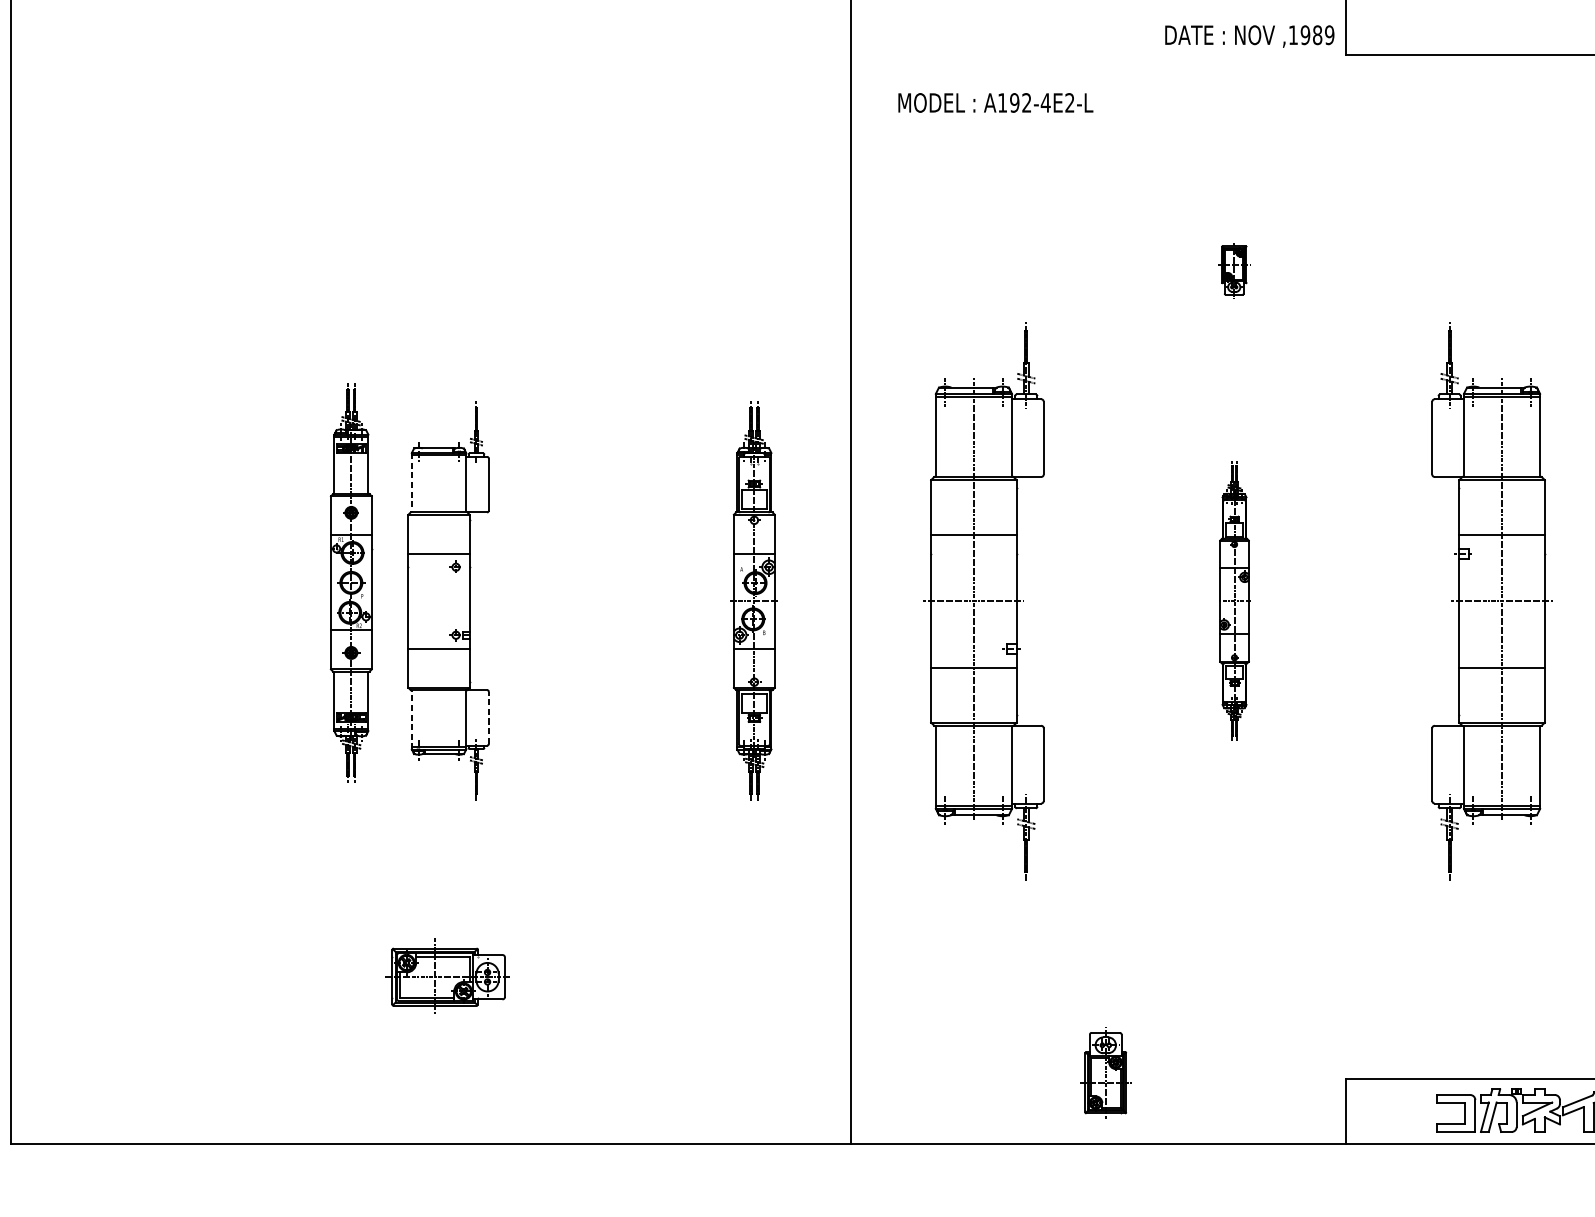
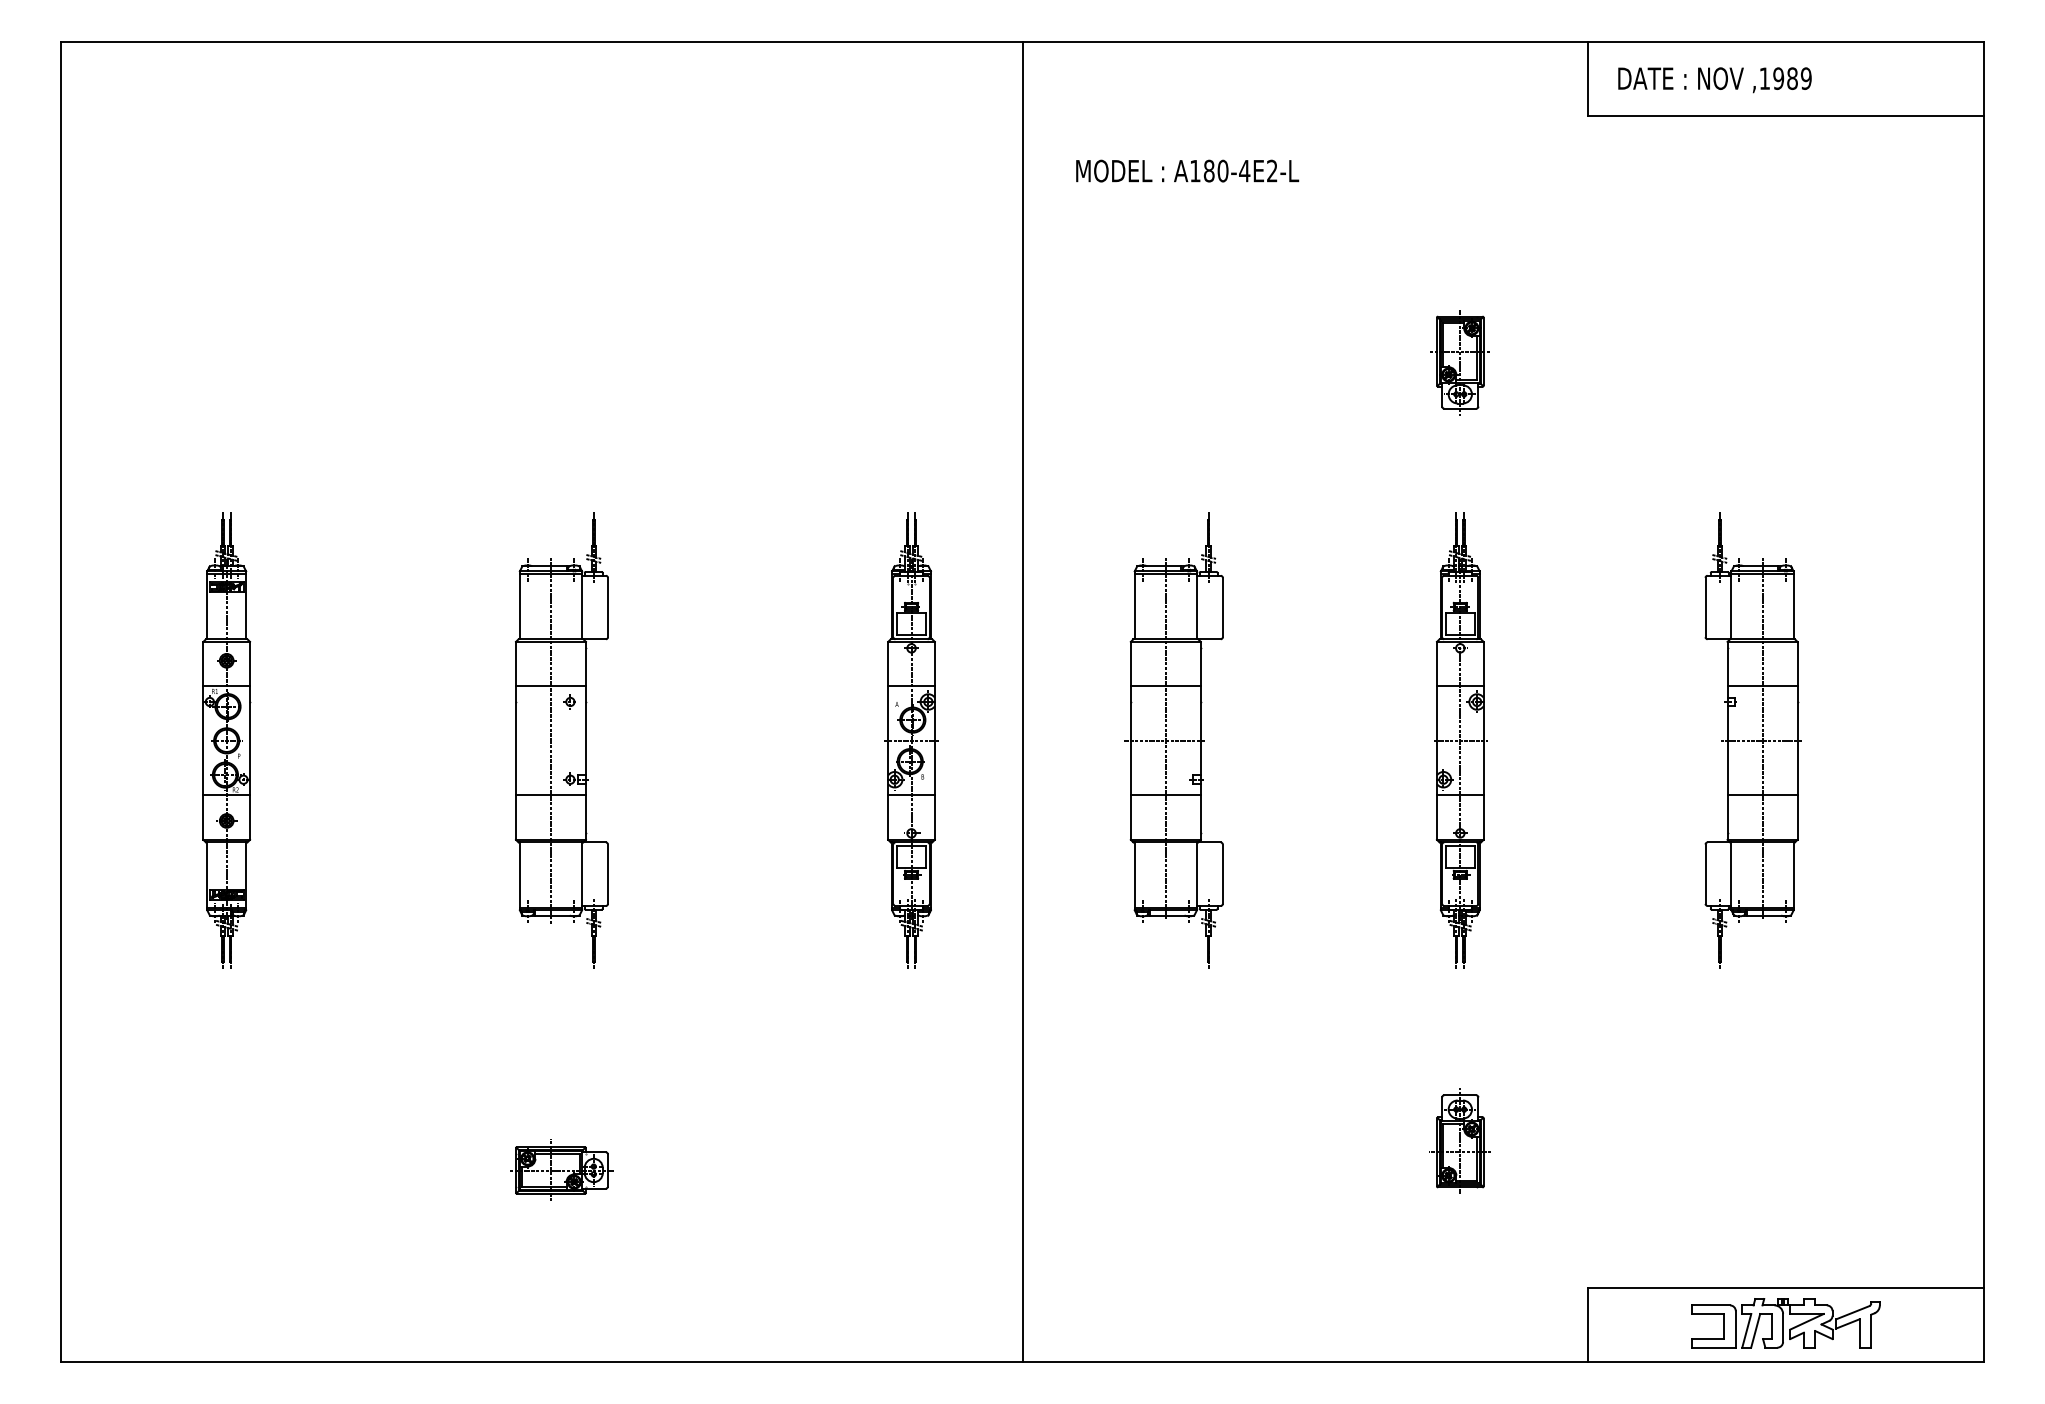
text: (1249, 36) -> (1714, 80), moved
text: (1020, 102) -> (1215, 170), A192-4E2-L -> A180-4E2-L
part: (1233, 270) -> (1459, 362), size x1.67
line: (411, 482) -> (519, 605), dashed -> solid
part: (351, 582) -> (226, 740), moved
part: (983, 600) -> (1173, 740), size x0.71
part: (1234, 600) -> (1460, 740), size x1.43
part: (1489, 600) -> (1752, 740), size x0.71
line: (438, 601) -> (550, 741), added
line: (489, 718) -> (608, 874), dashed -> solid
line: (411, 719) -> (519, 876), dashed -> solid
part: (448, 976) -> (561, 1169), size x0.71
part: (1105, 1072) -> (1459, 1140), moved

